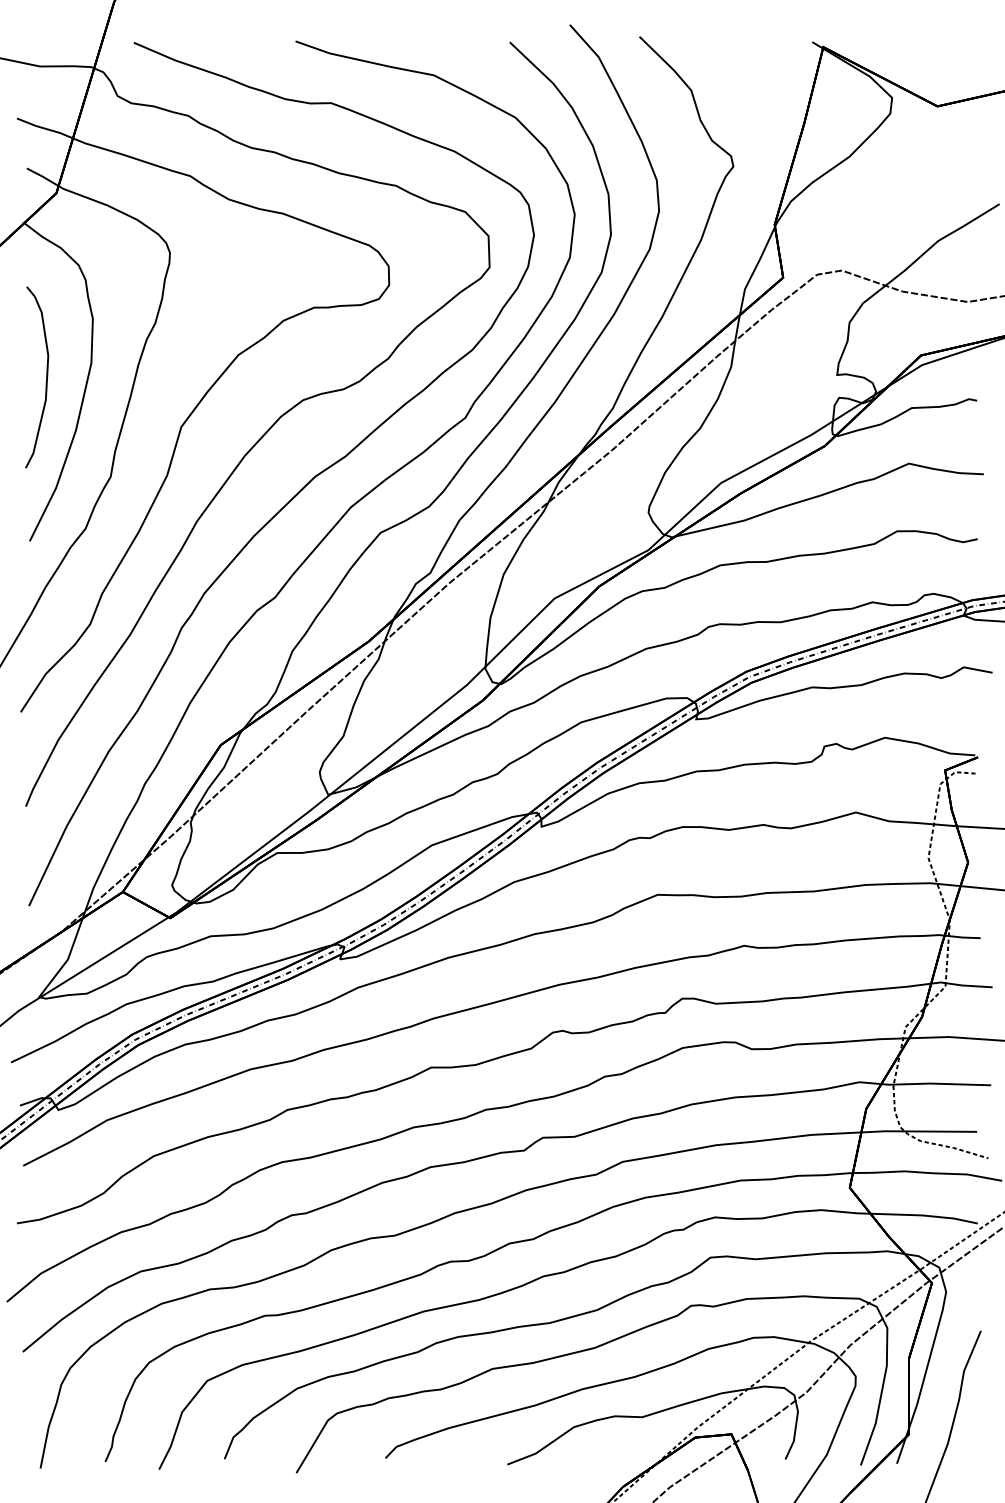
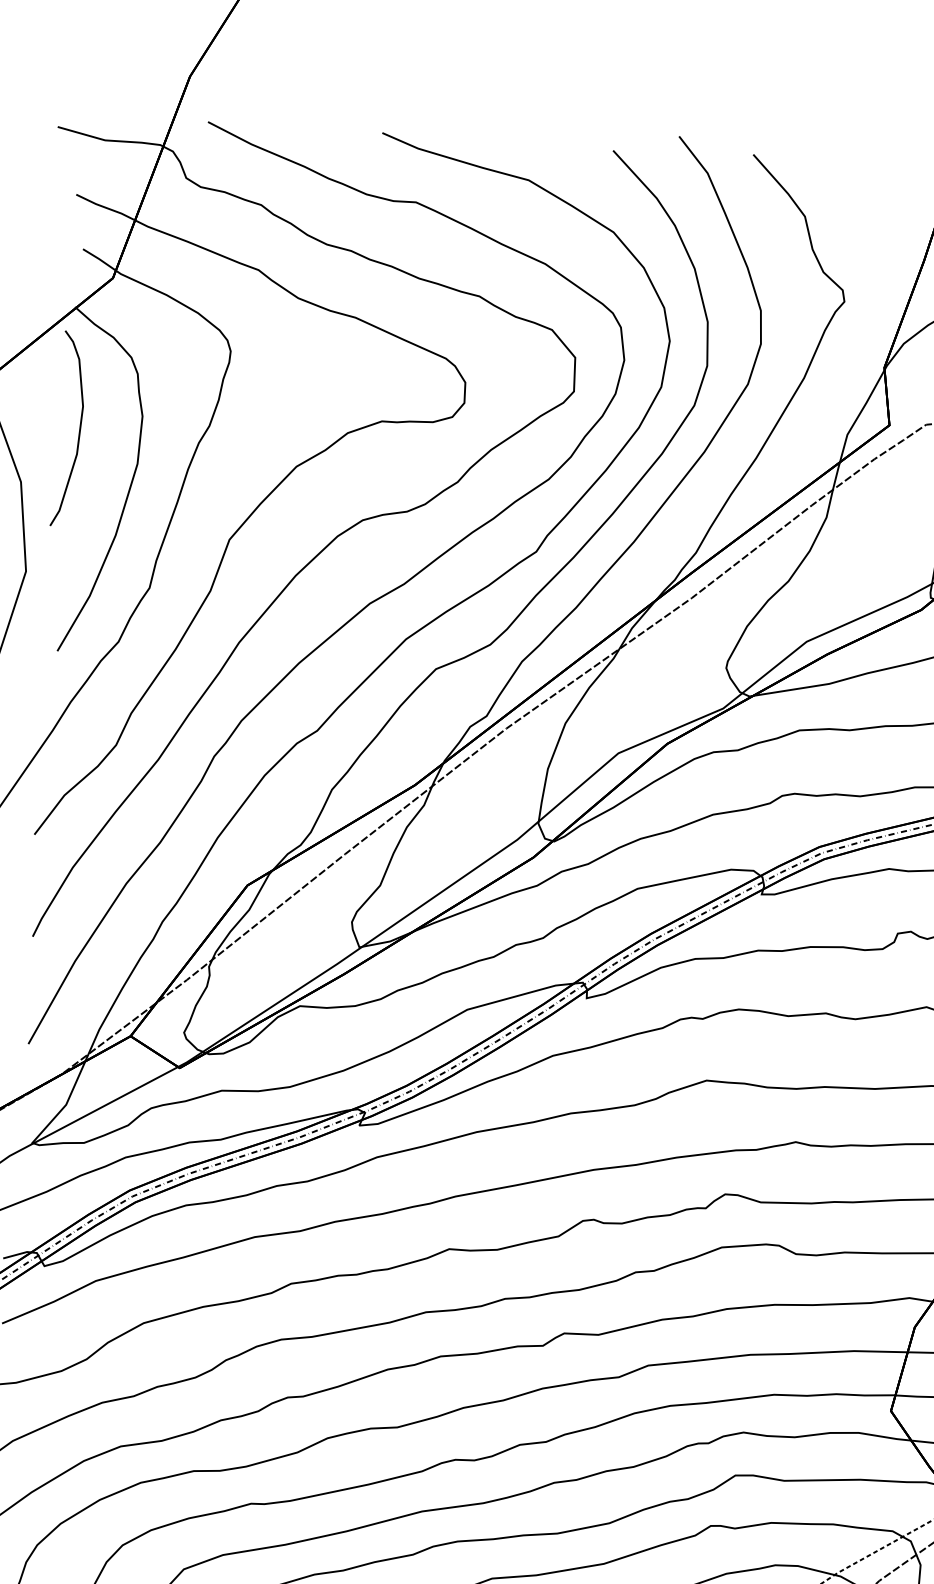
curve: (46, 377) -> (79, 429), moved

